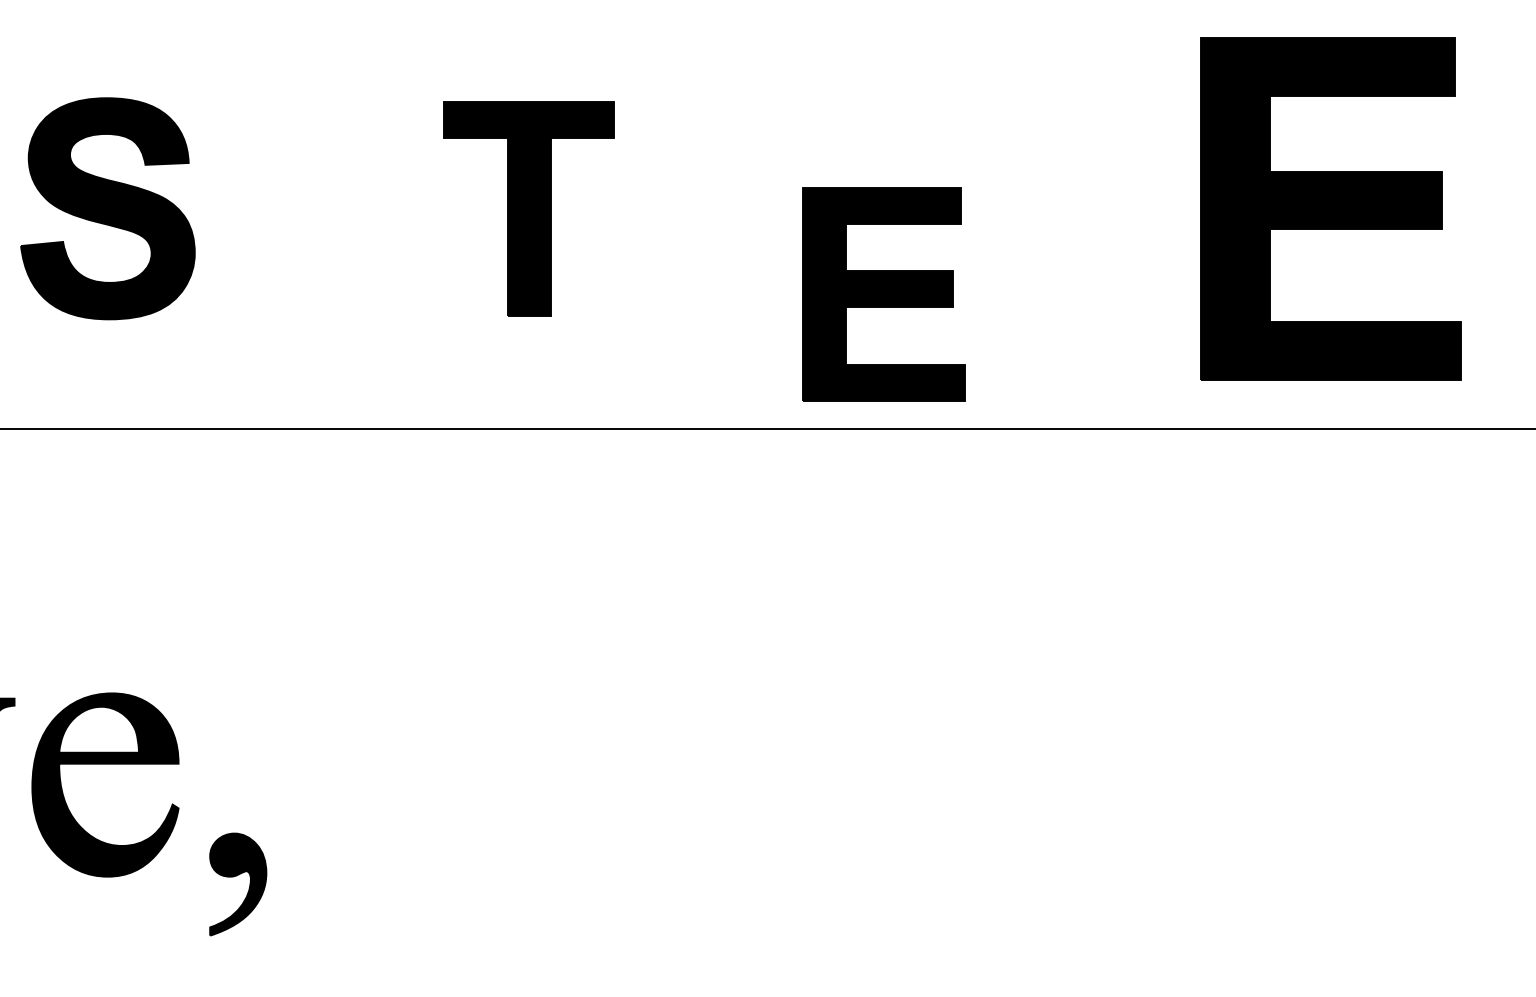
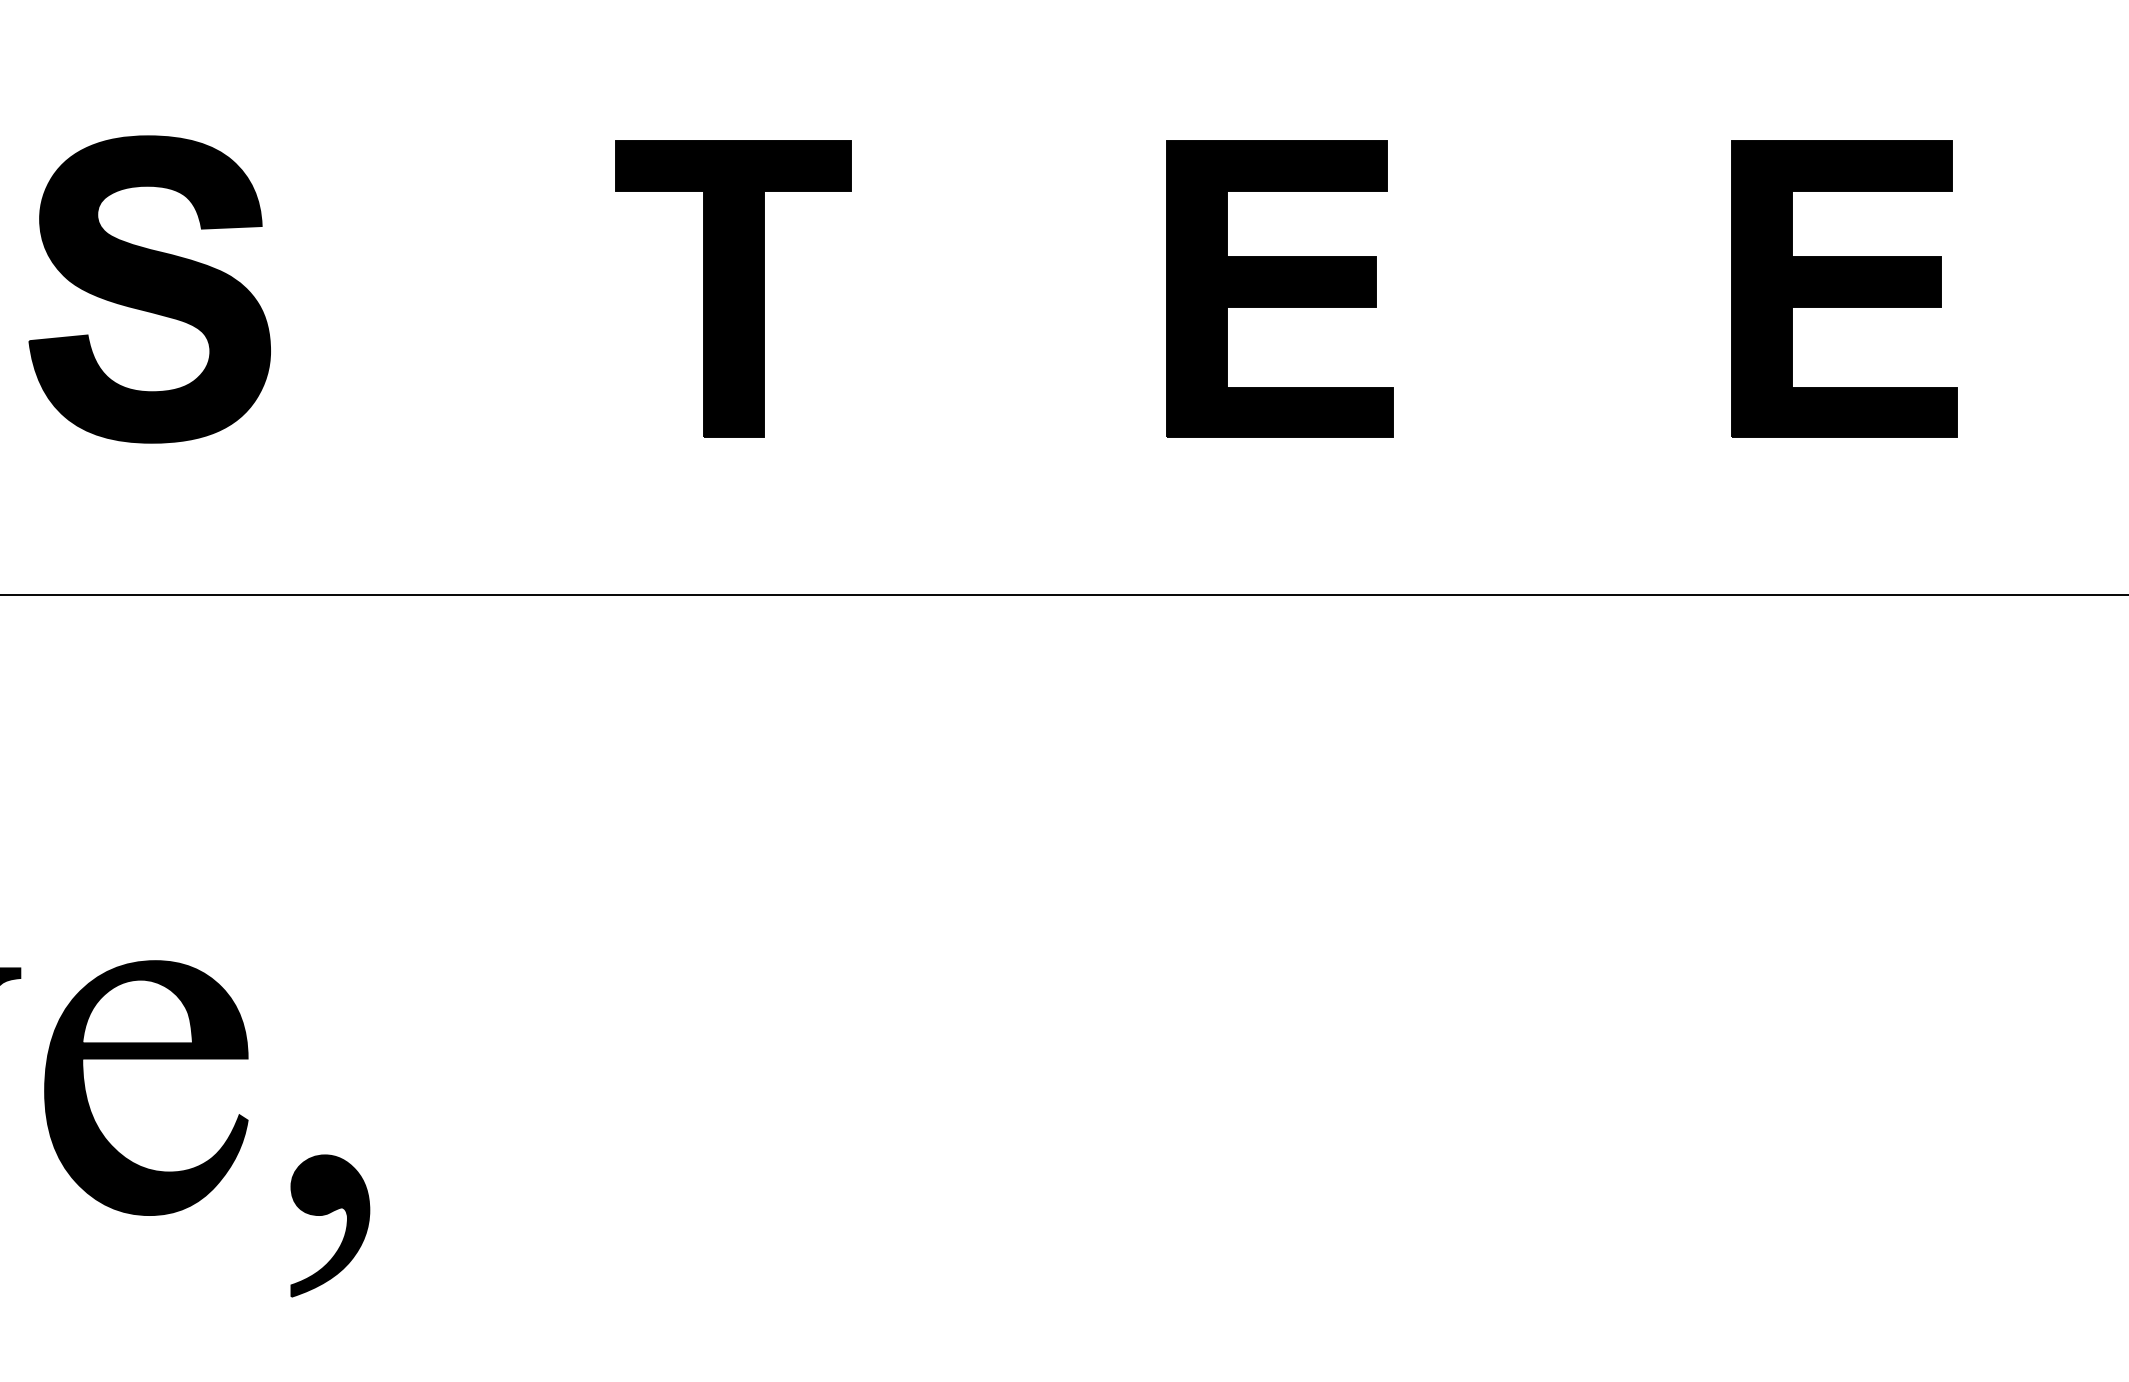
part: (1330, 208) -> (1844, 288), size x0.62
part: (883, 293) -> (1279, 288), moved

